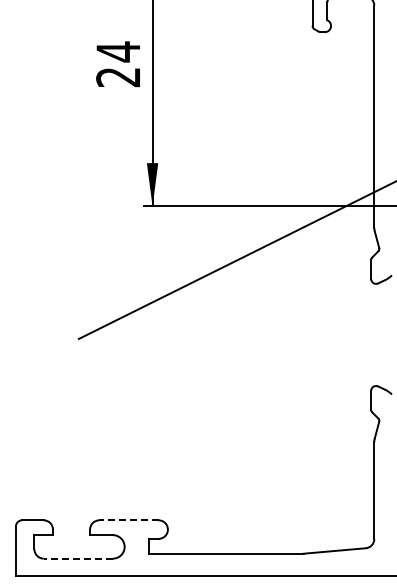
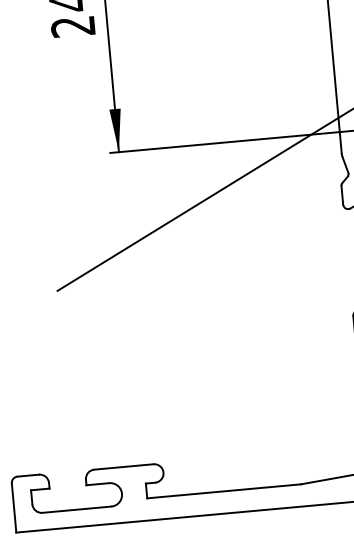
line: (129, 520) -> (124, 467), dashed -> solid
line: (78, 558) -> (77, 509), dashed -> solid

